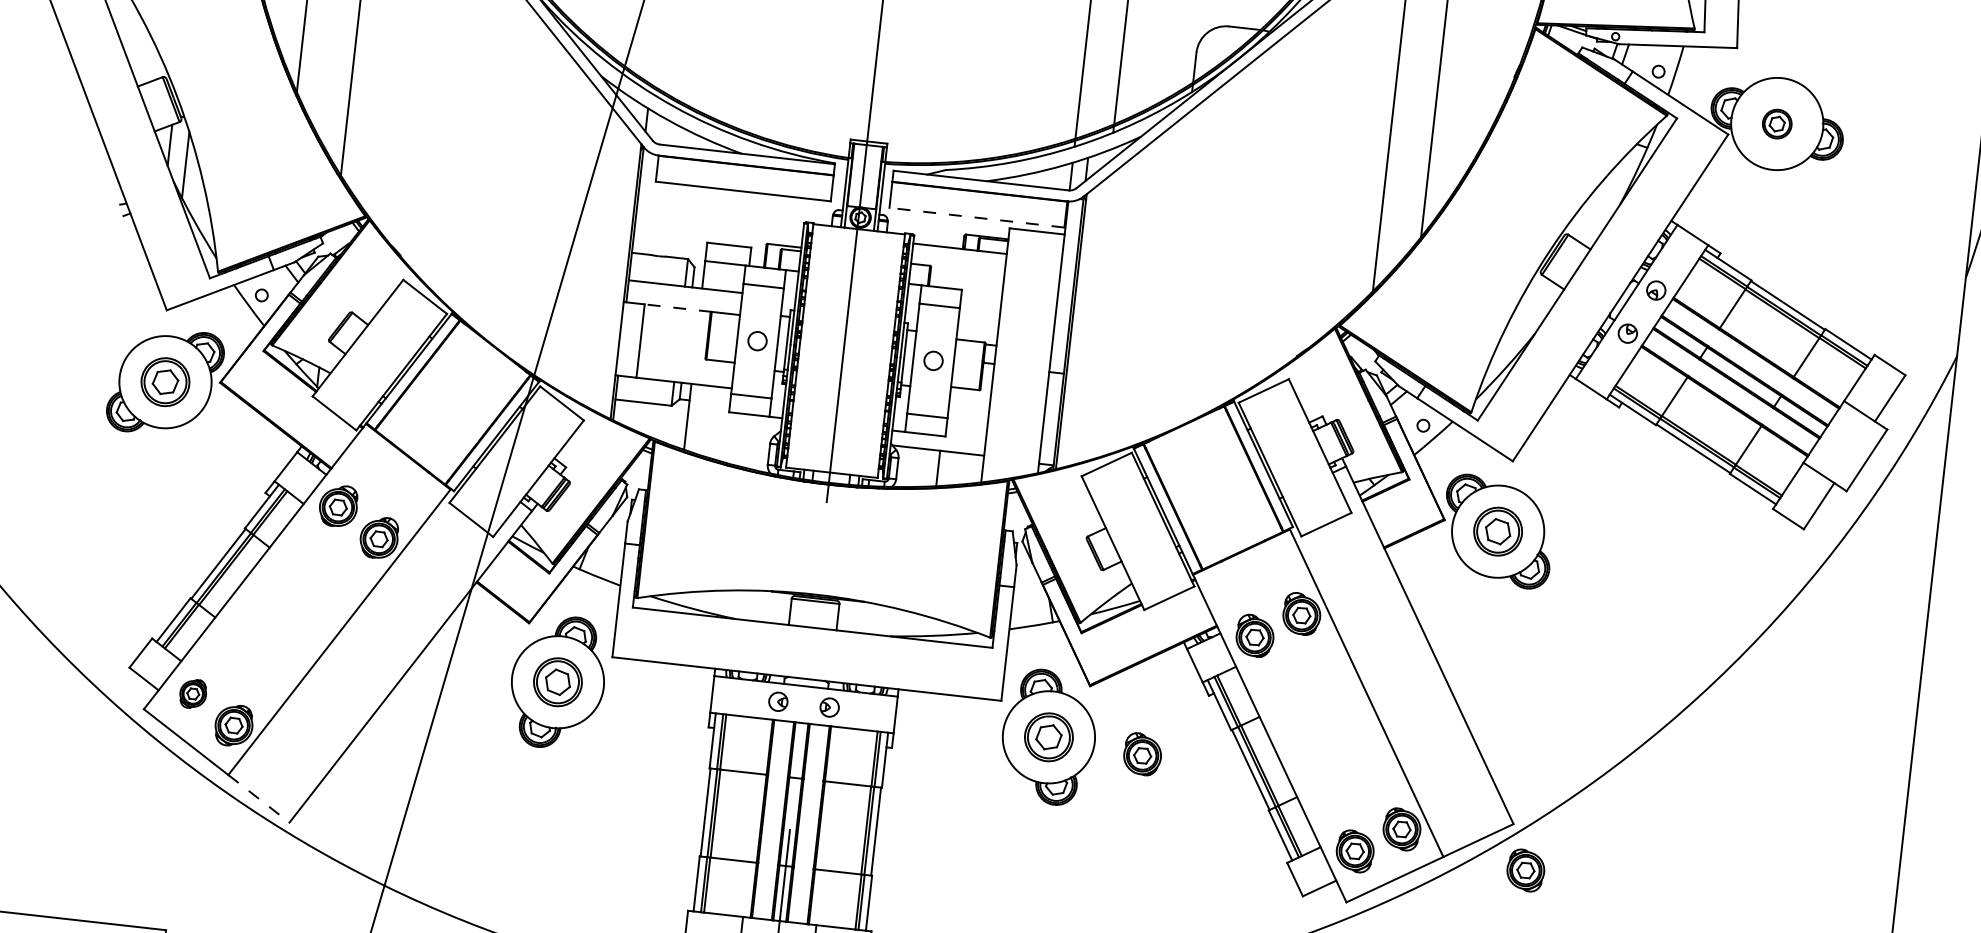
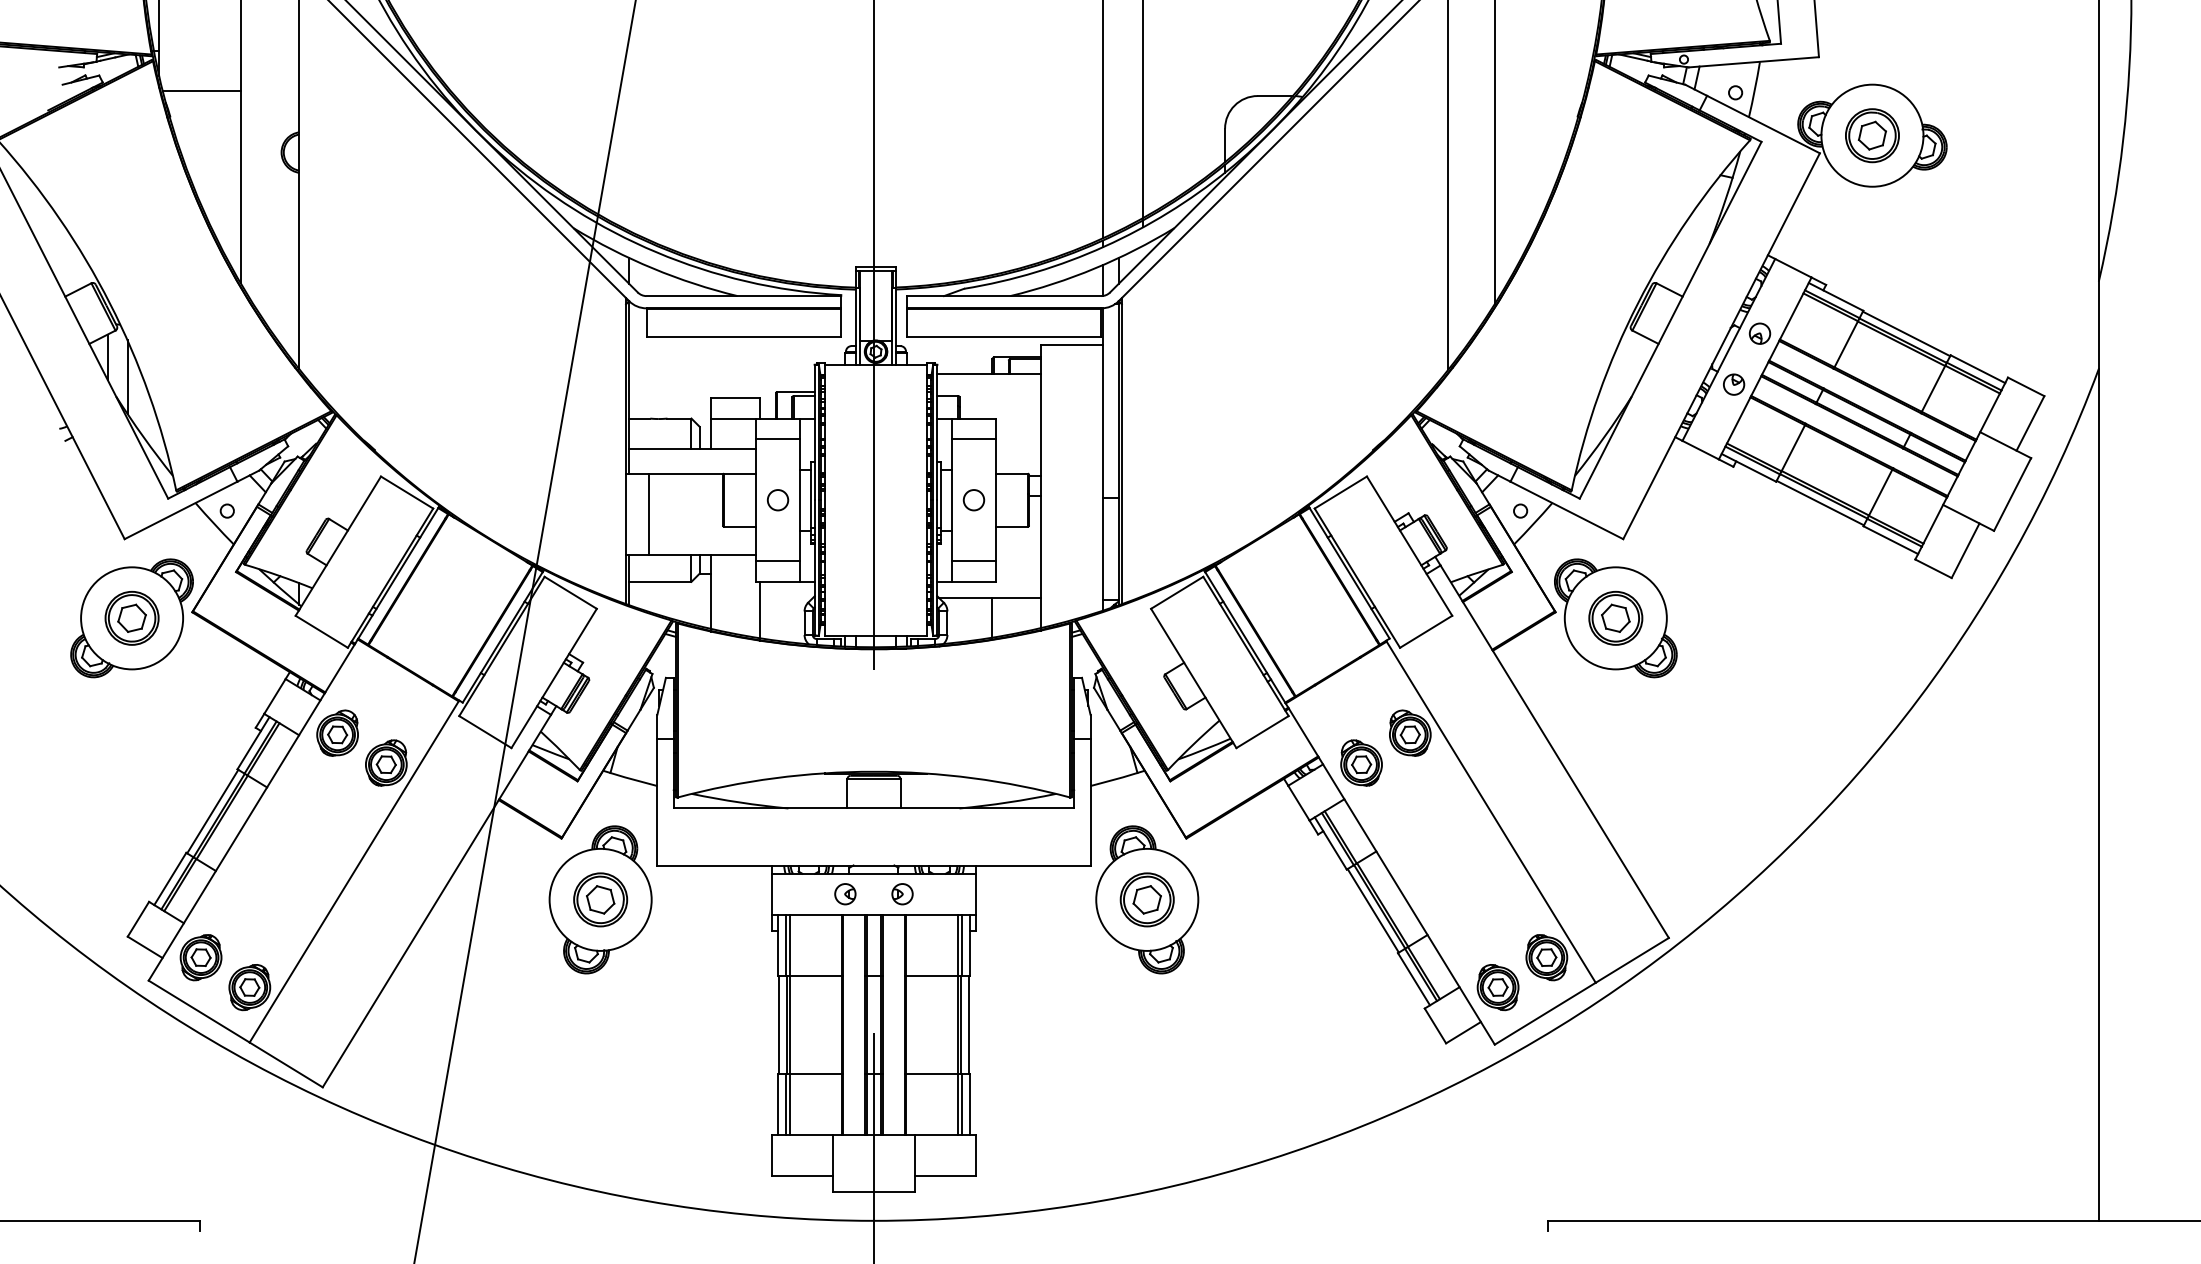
part: (1777, 123) -> (1872, 135), size x1.67
line: (976, 217) -> (1003, 337), dashed -> solid
line: (678, 307) -> (686, 473), dashed -> solid
line: (729, 437) -> (759, 609), added
part: (192, 693) -> (200, 957), size x1.43
part: (1142, 753) -> (1252, 906), removed
line: (259, 798) -> (286, 1064), dashed -> solid
part: (1525, 870) -> (1687, 987), removed

